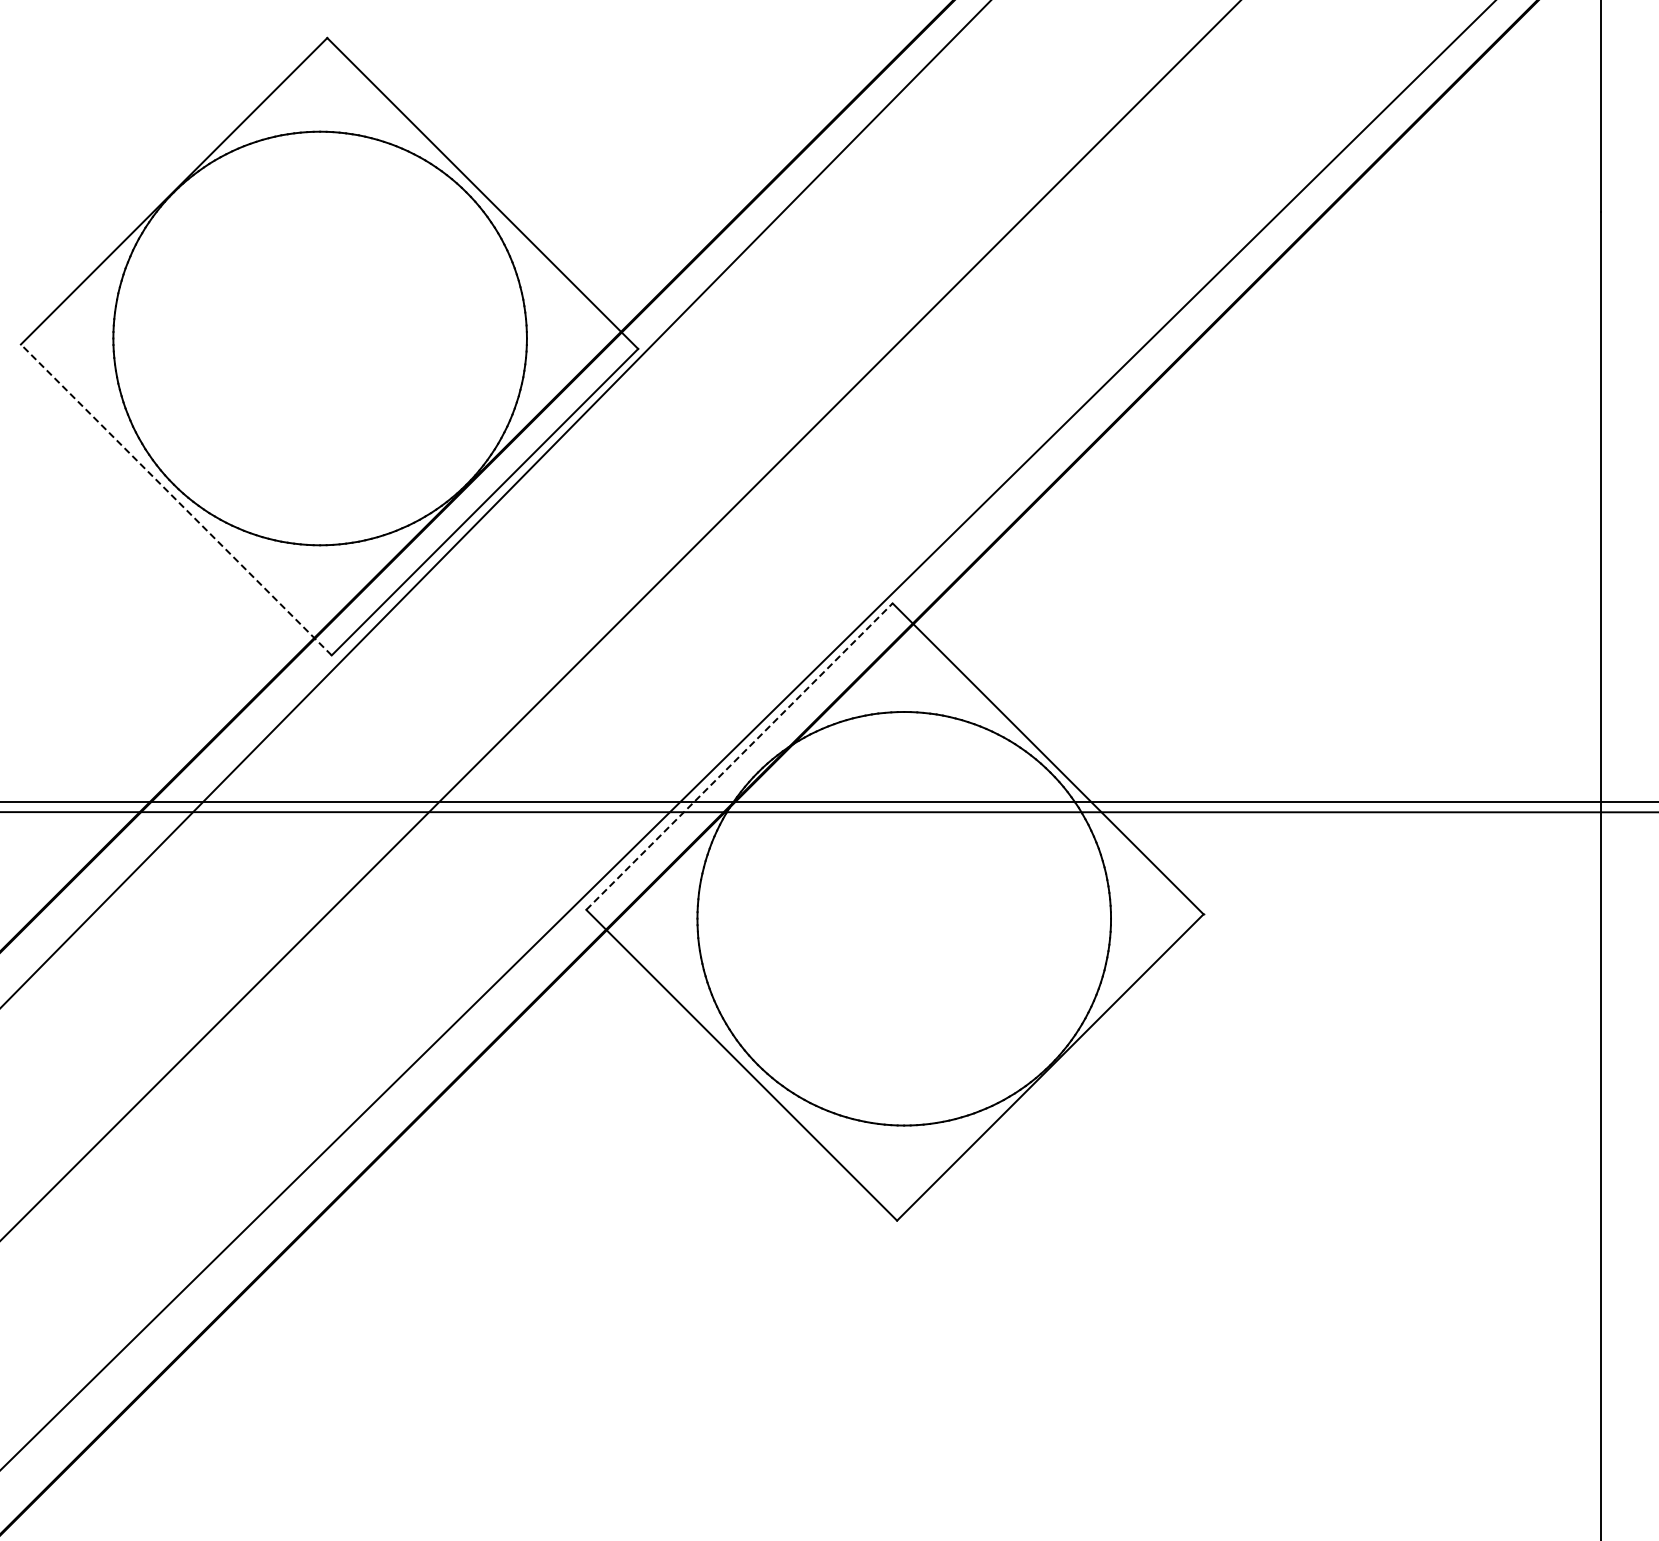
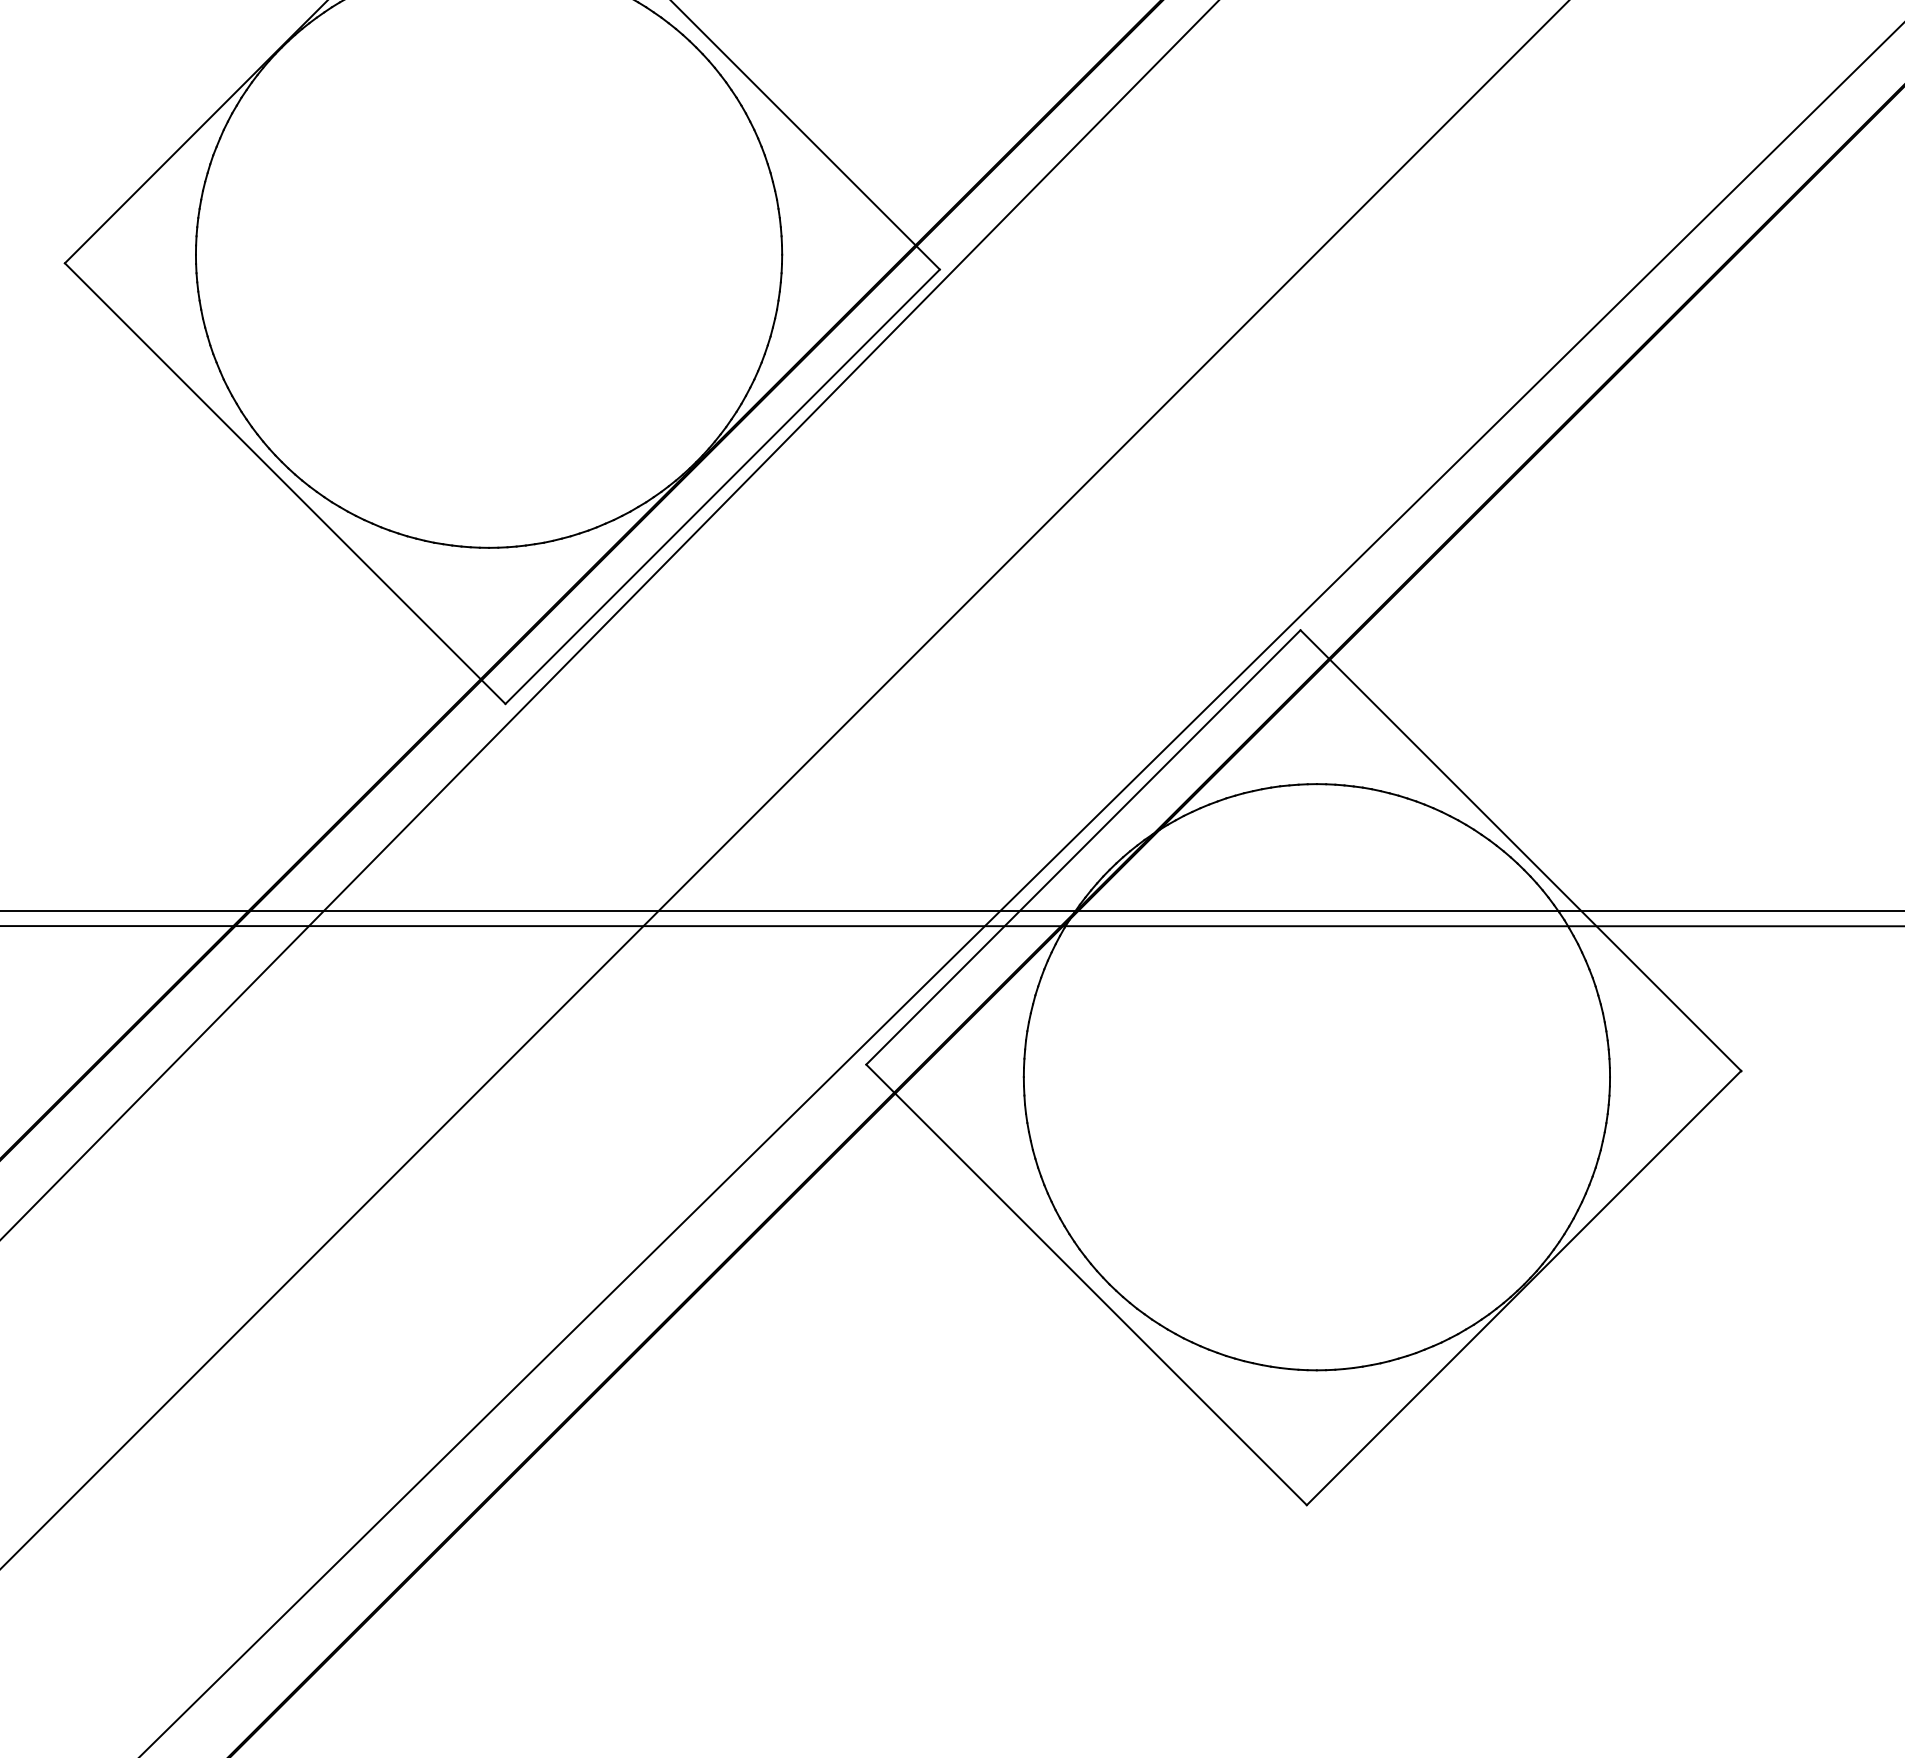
line: (176, 499) -> (285, 482), dashed -> solid
line: (739, 756) -> (1083, 847), dashed -> solid

